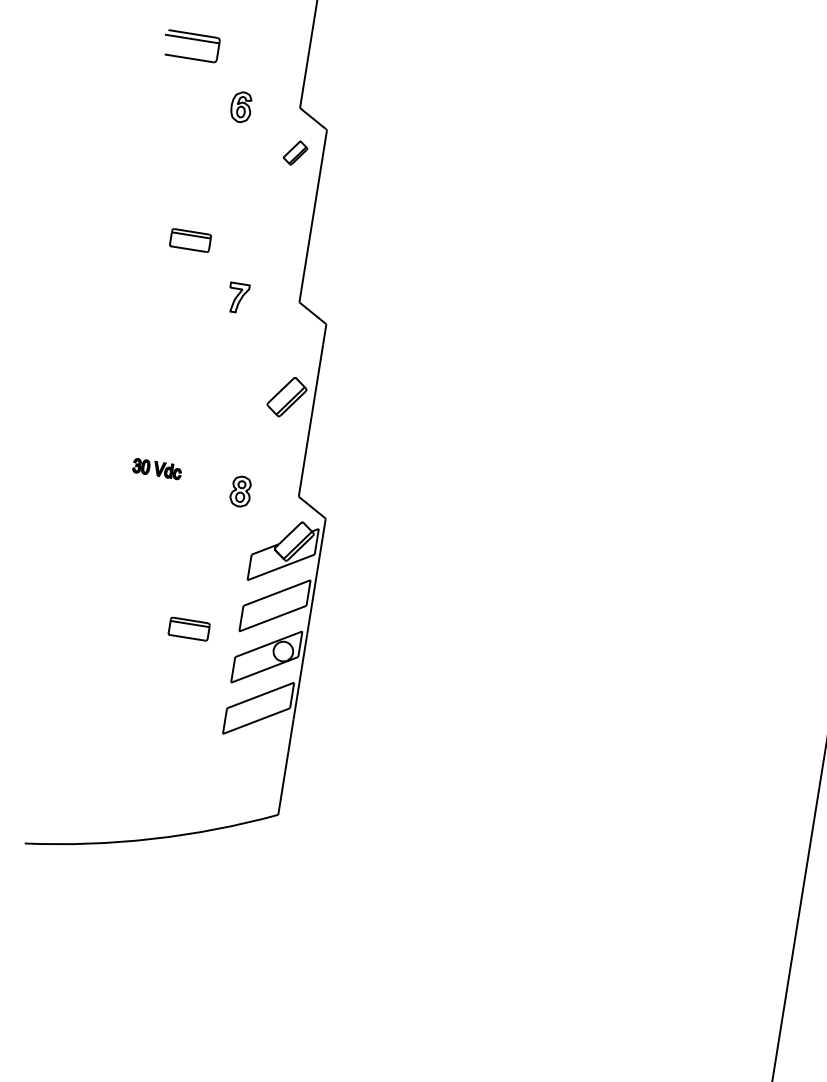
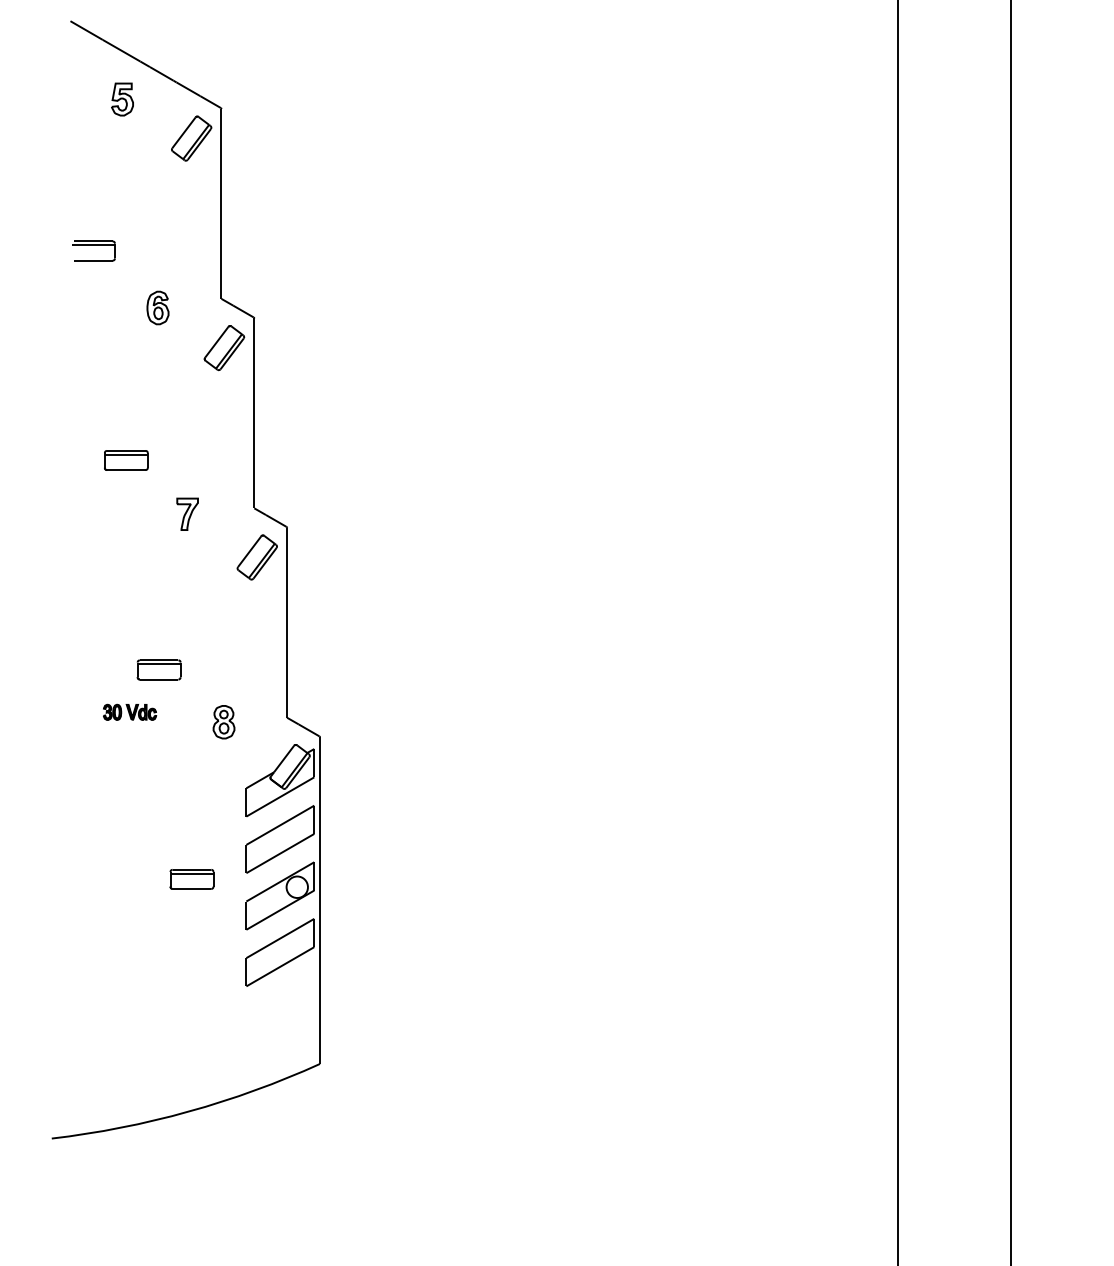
part: (191, 45) -> (93, 250), size x0.71
part: (295, 153) -> (224, 348), size x1.67
part: (286, 397) -> (256, 557), moved
part: (189, 434) -> (158, 669), added

